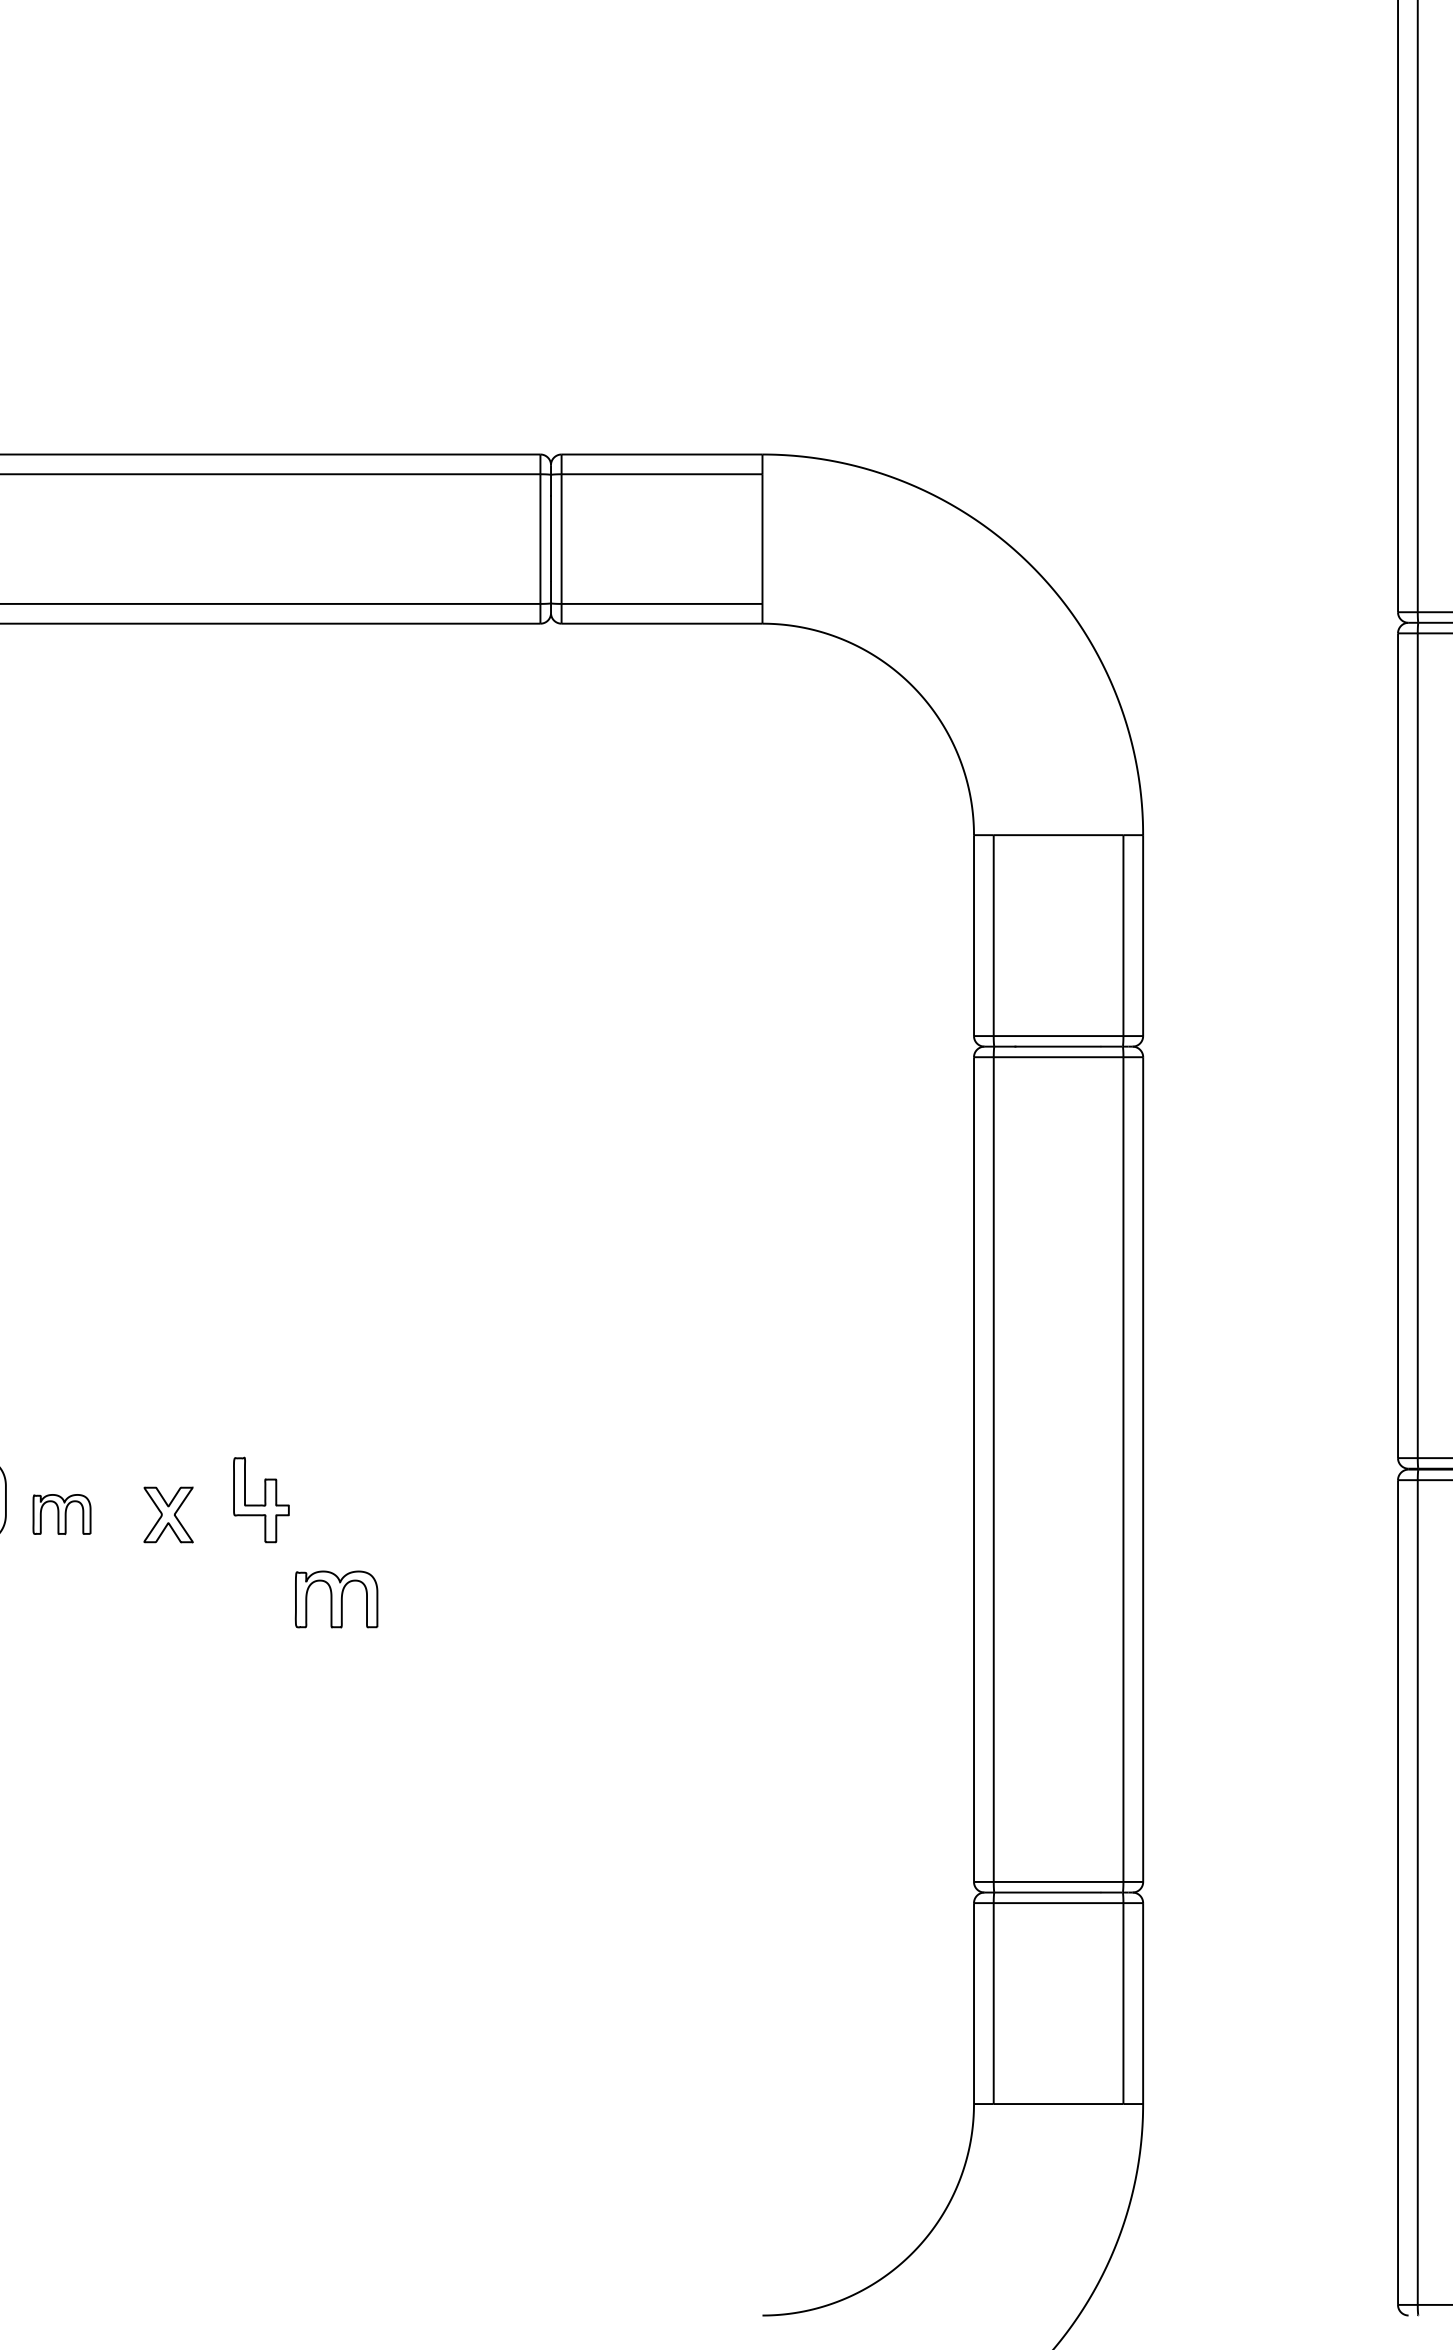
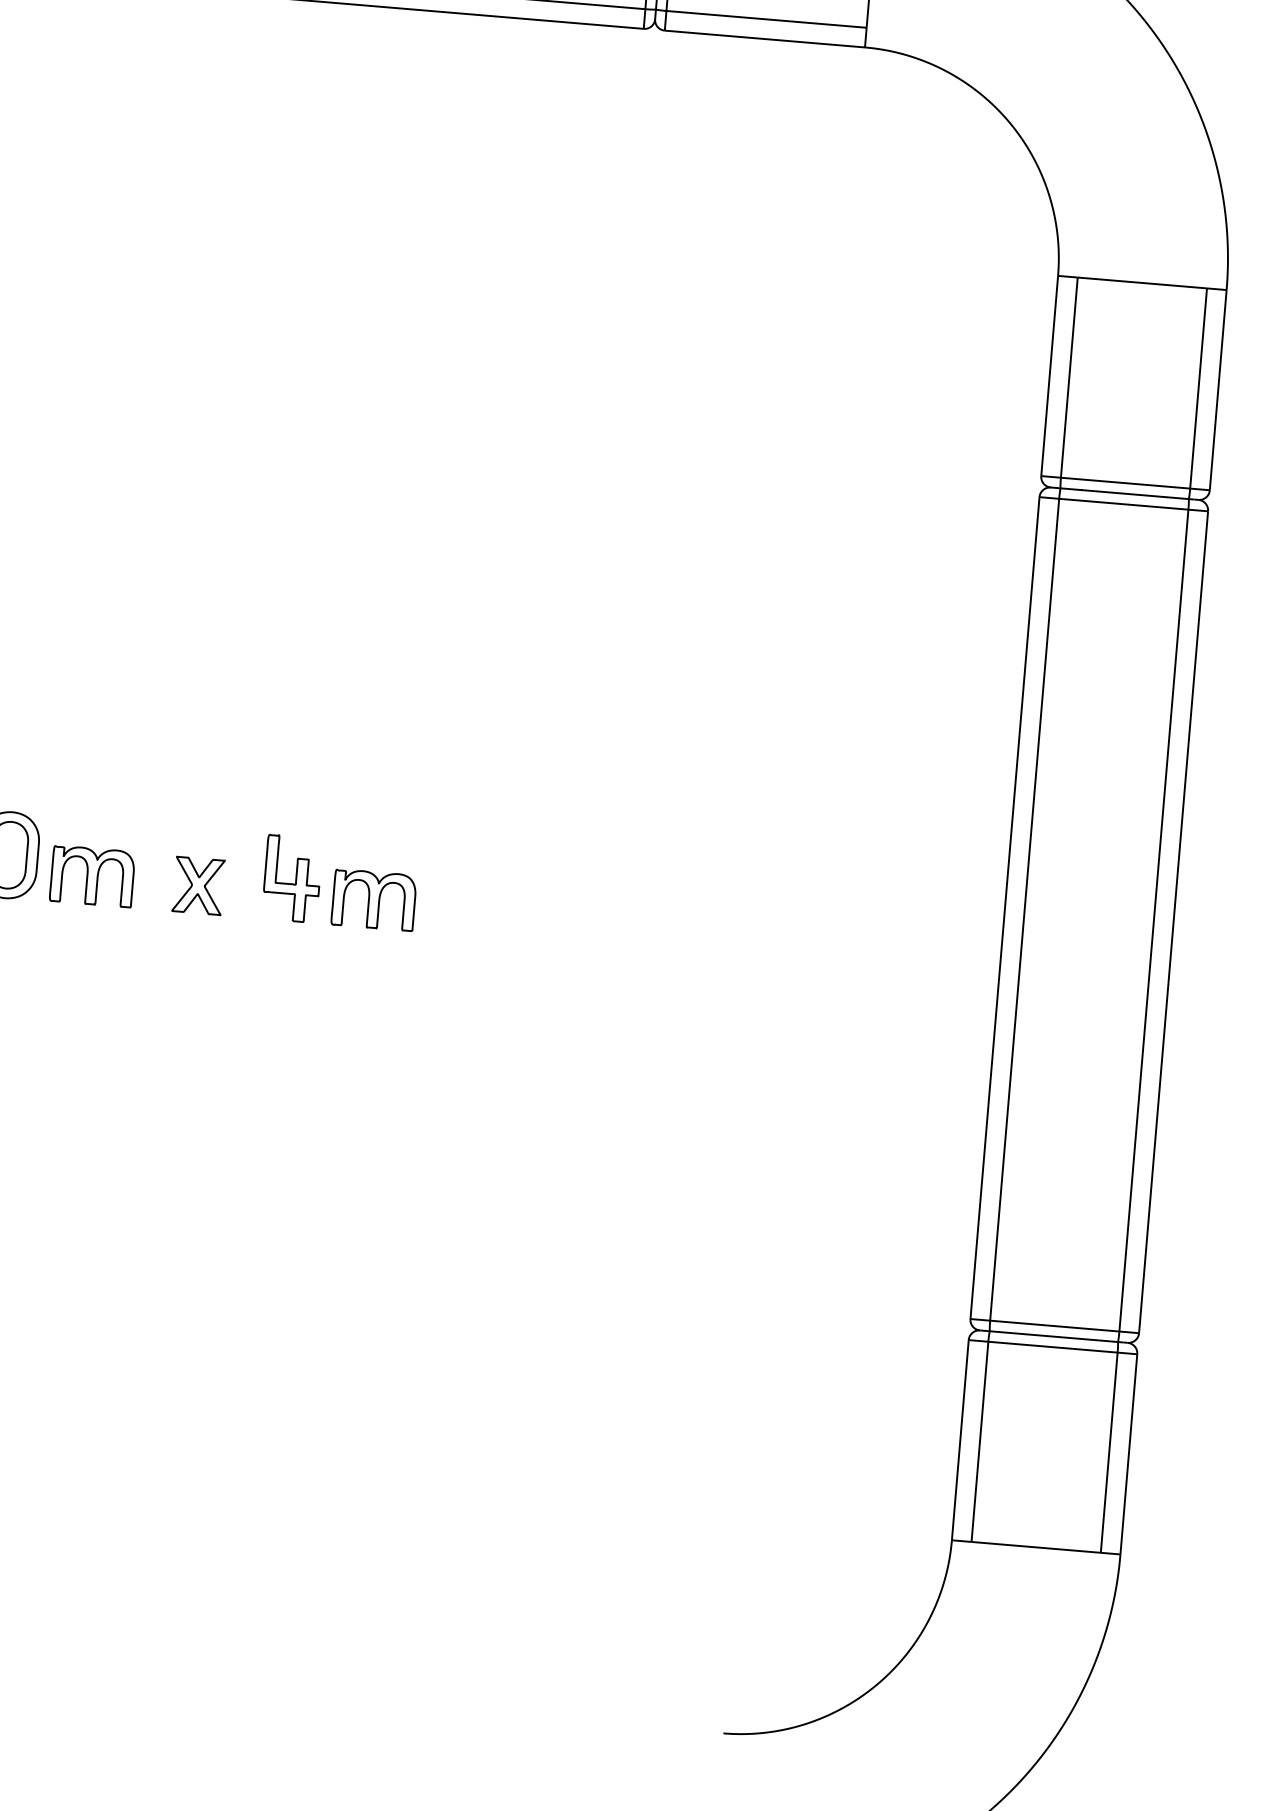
part: (61, 1514) -> (91, 876), size x1.43
part: (336, 1599) -> (373, 900), moved

